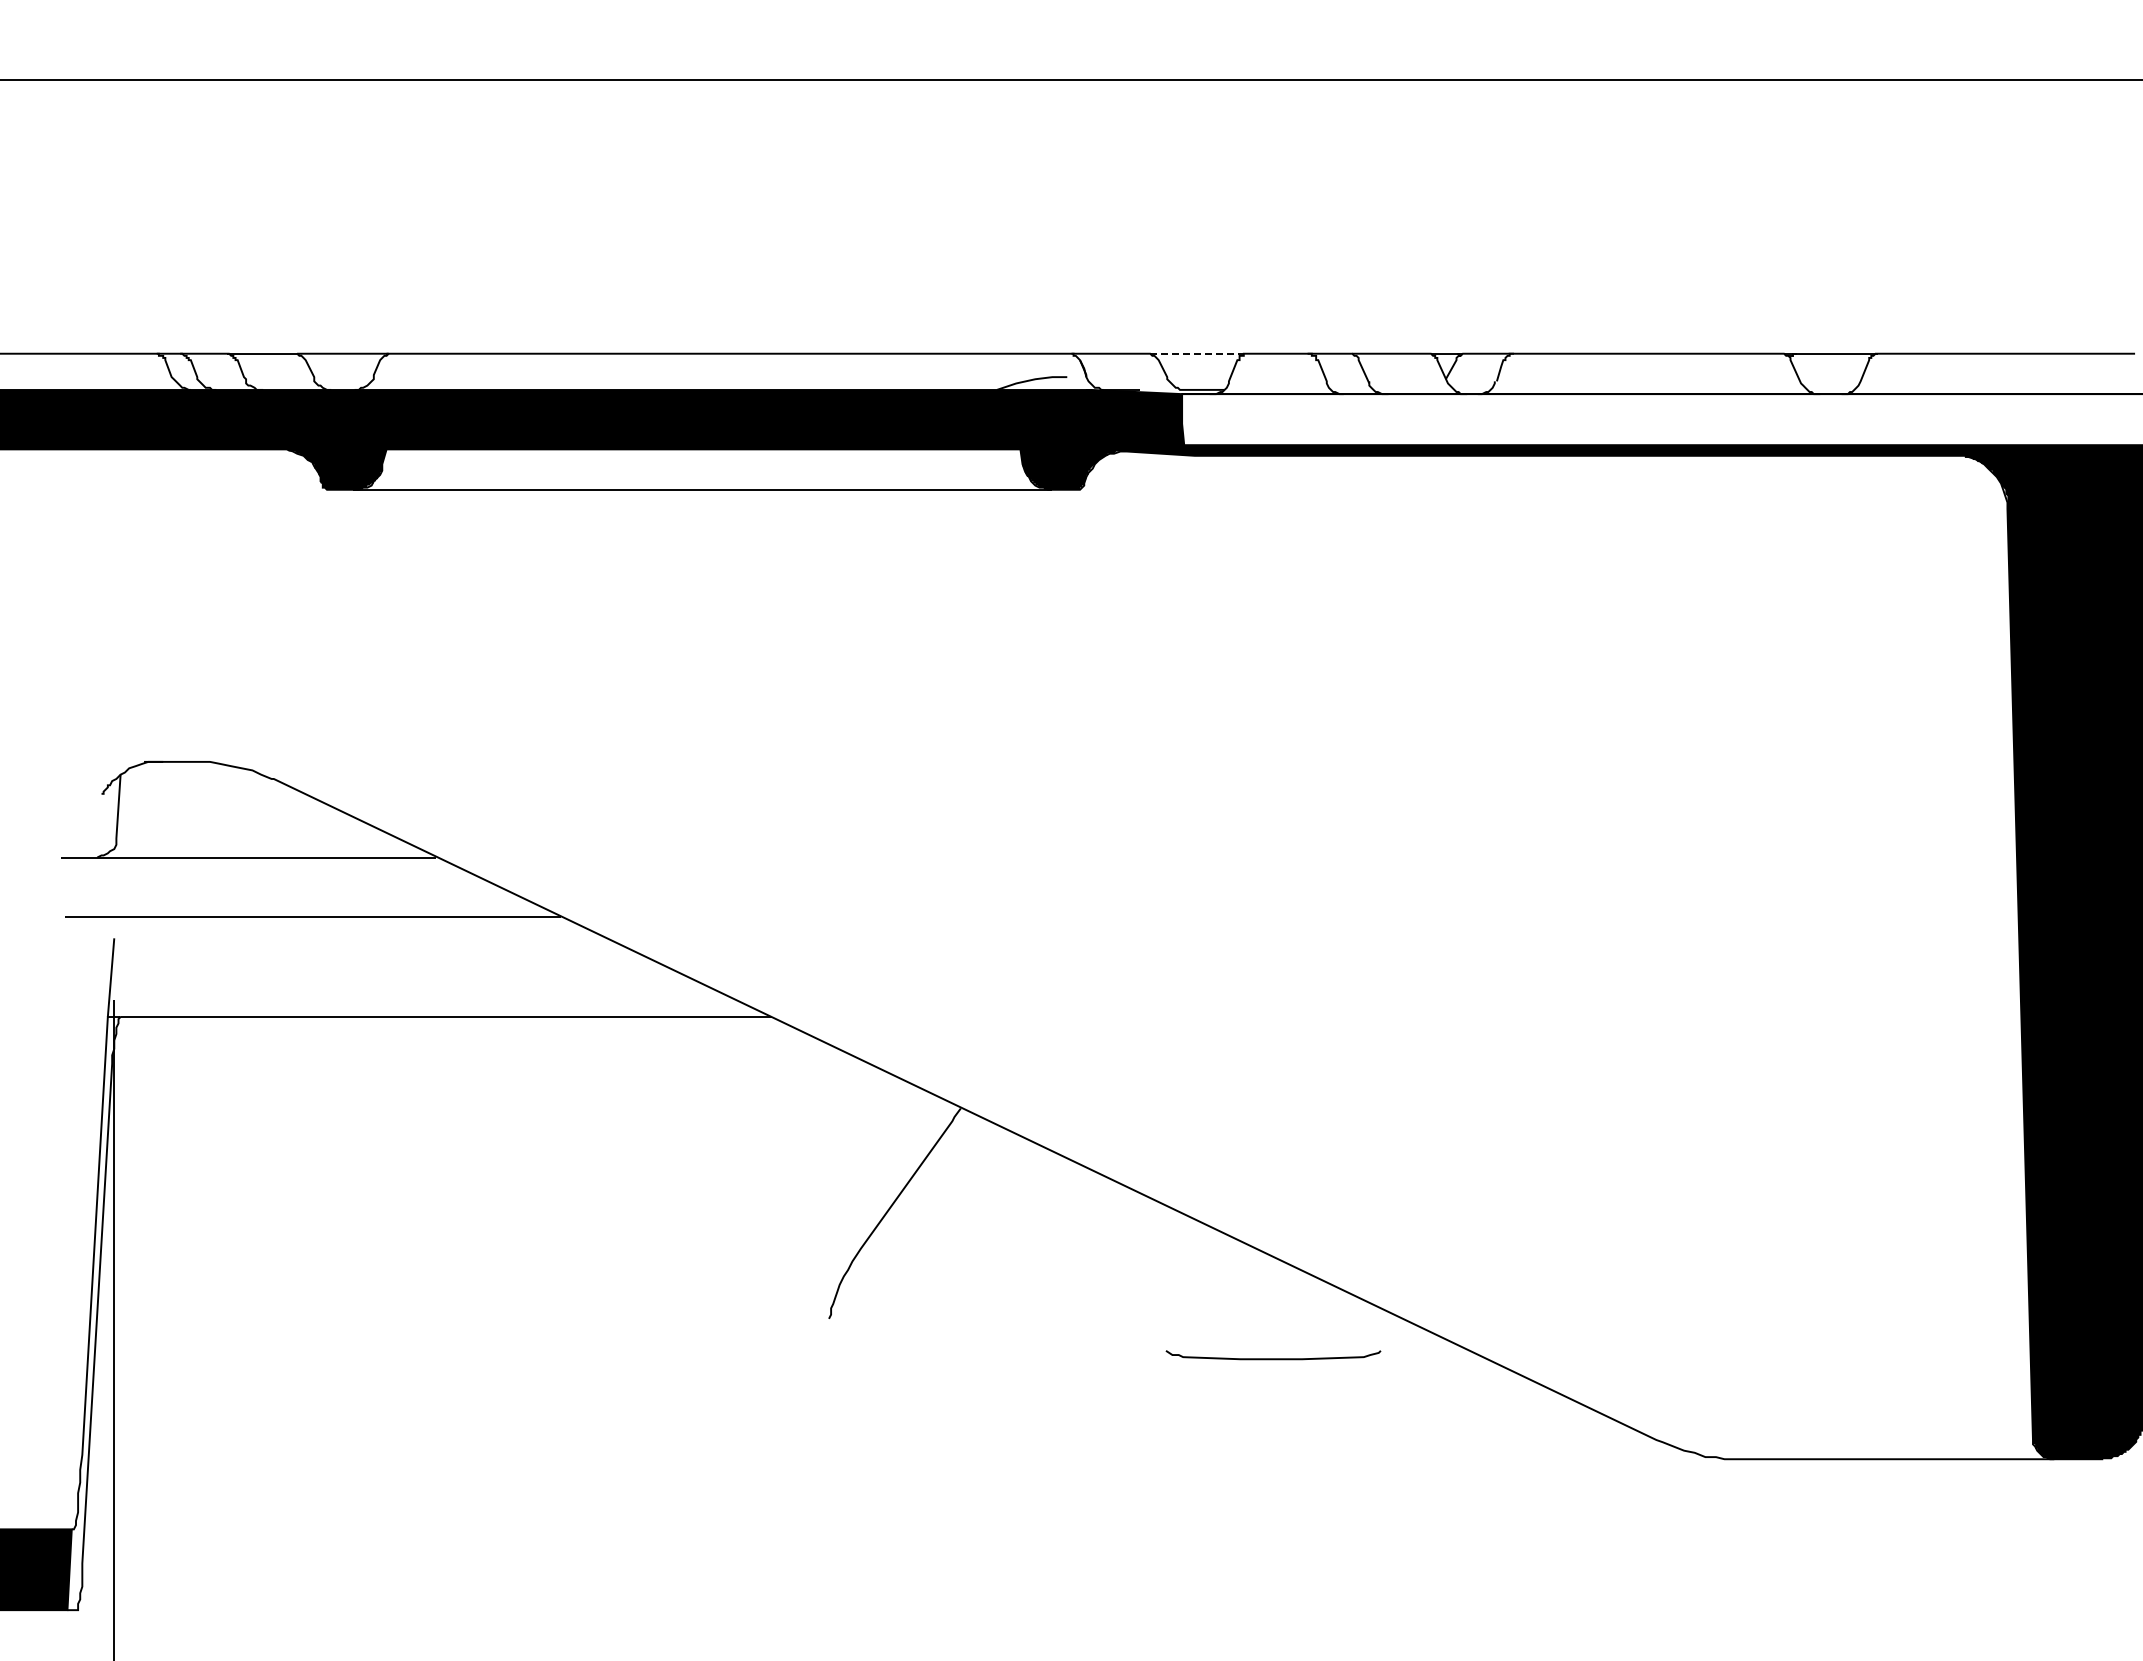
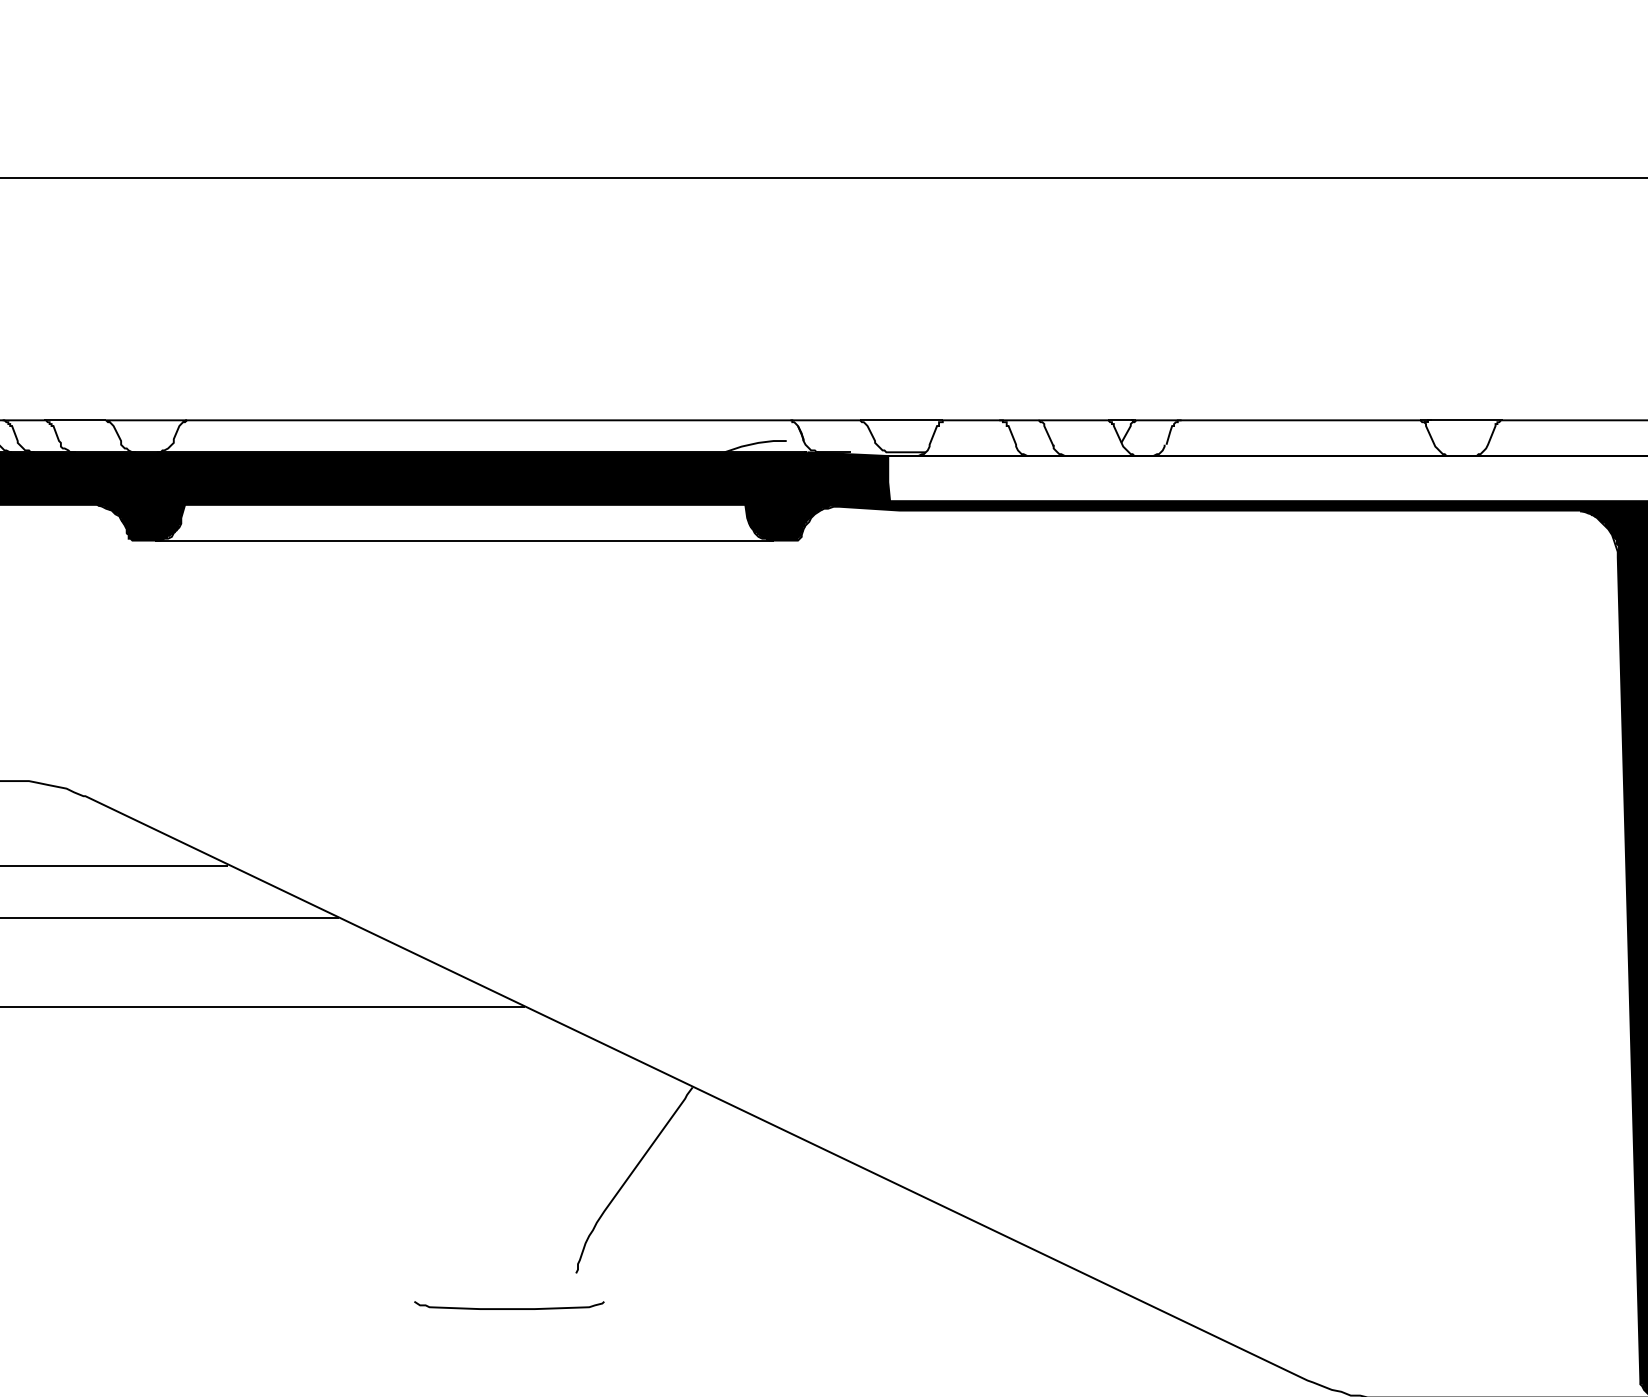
line: (1197, 353) -> (901, 420), dashed -> solid
curve: (1273, 1358) -> (509, 1308), moved

